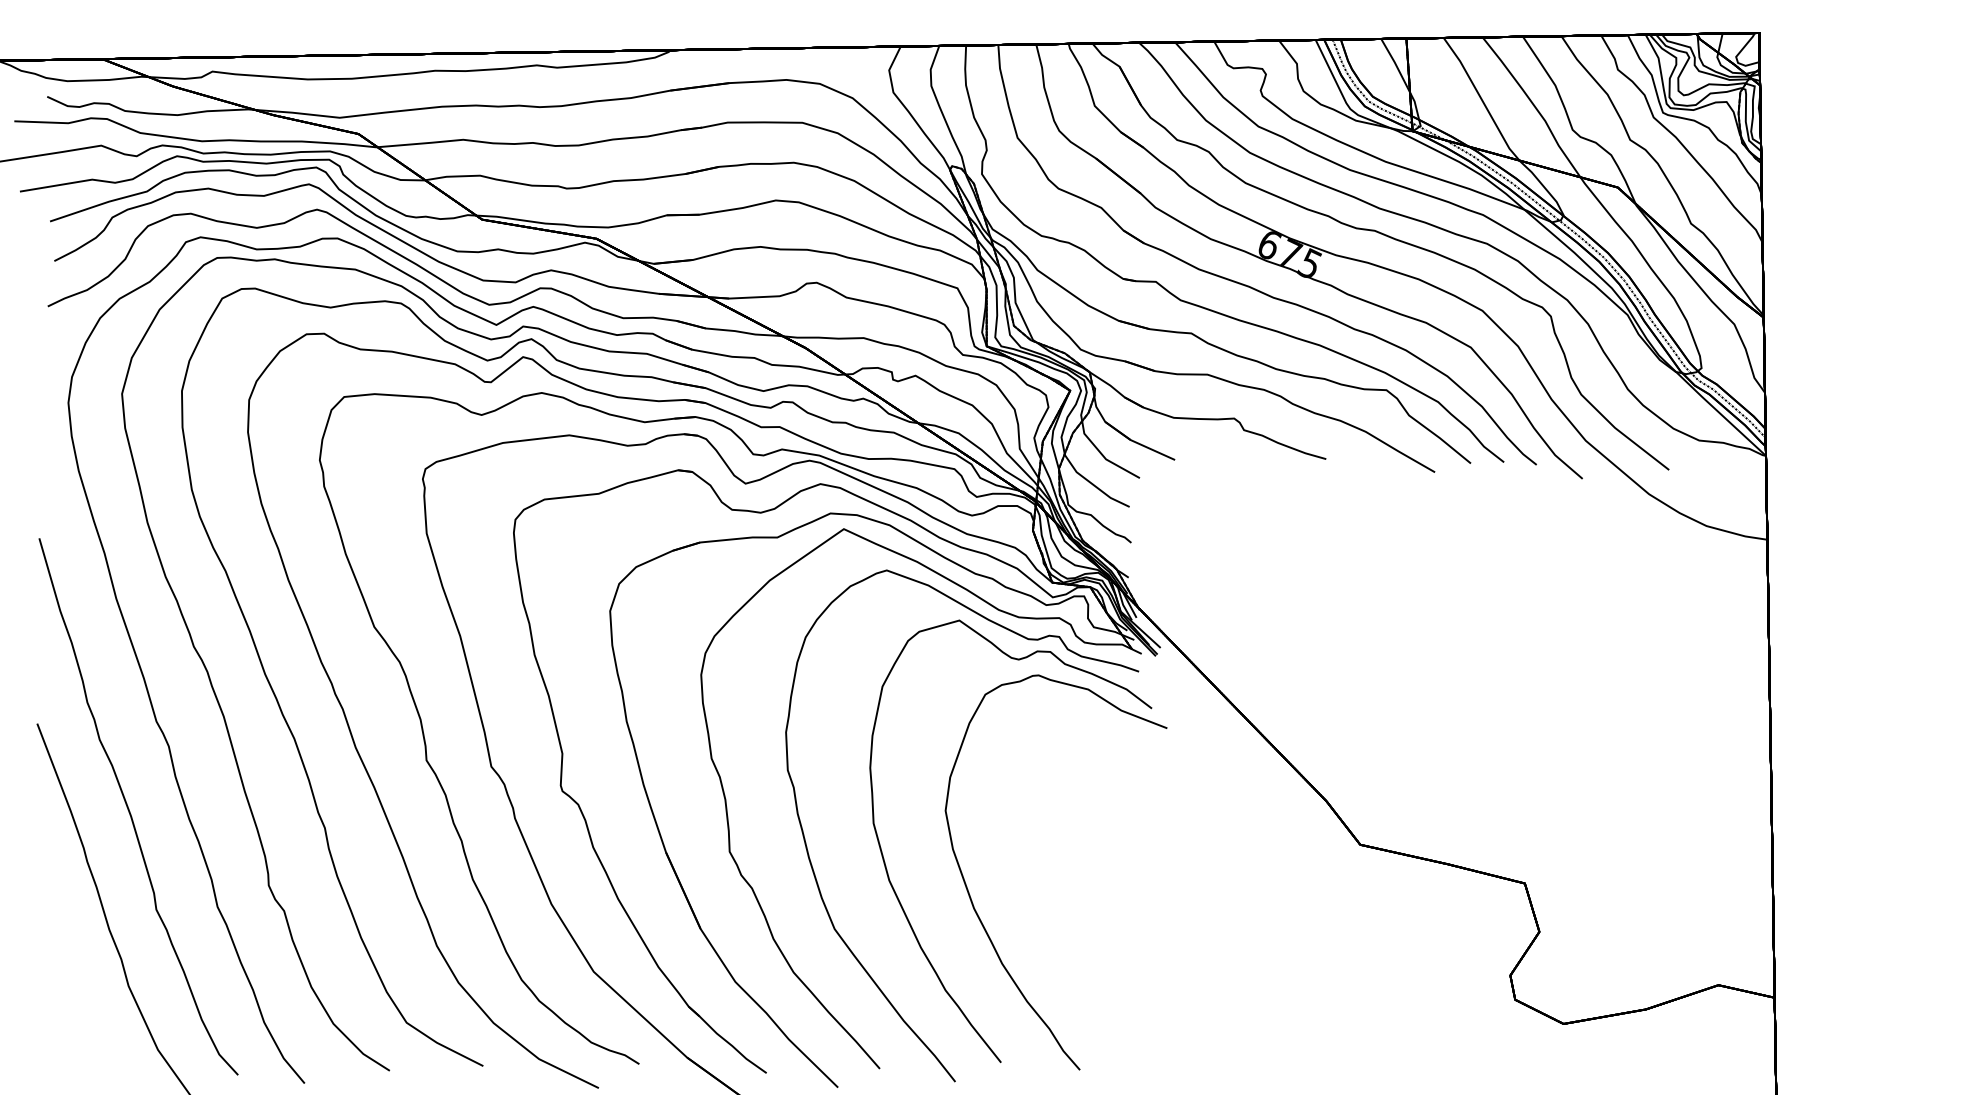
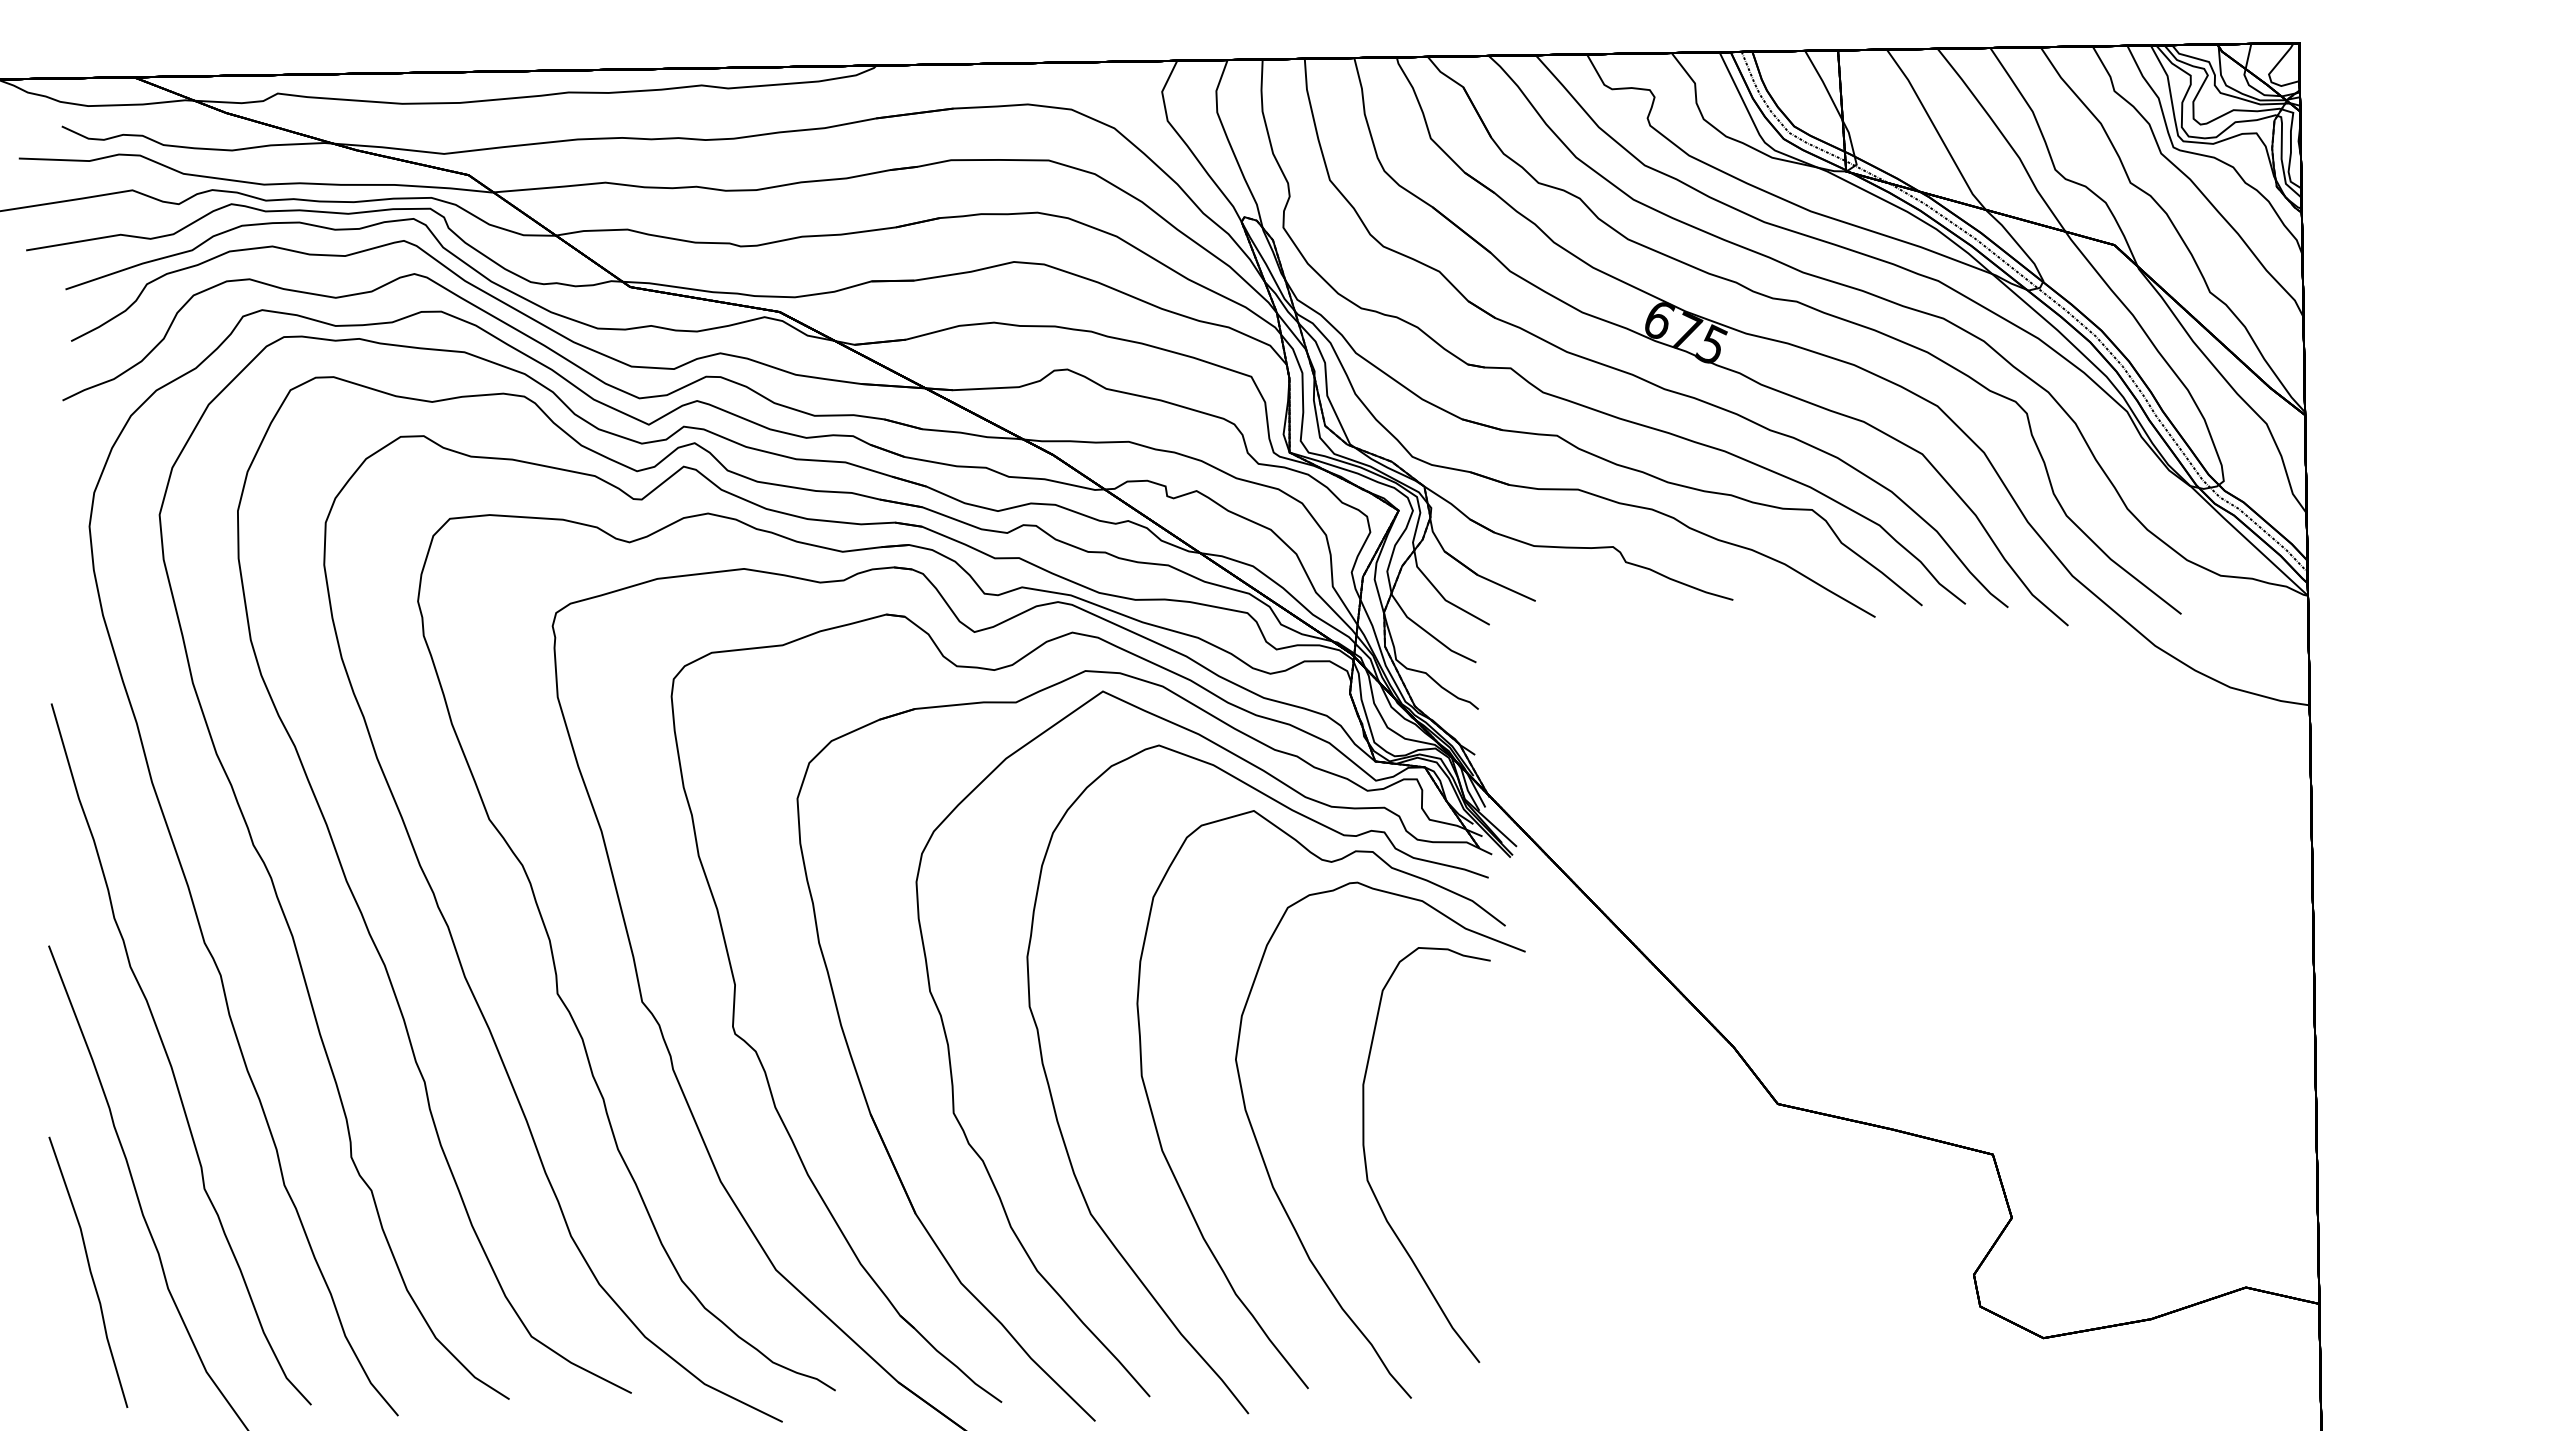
curve: (1045, 888) -> (1366, 1160), added
curve: (68, 972) -> (89, 1271), added

